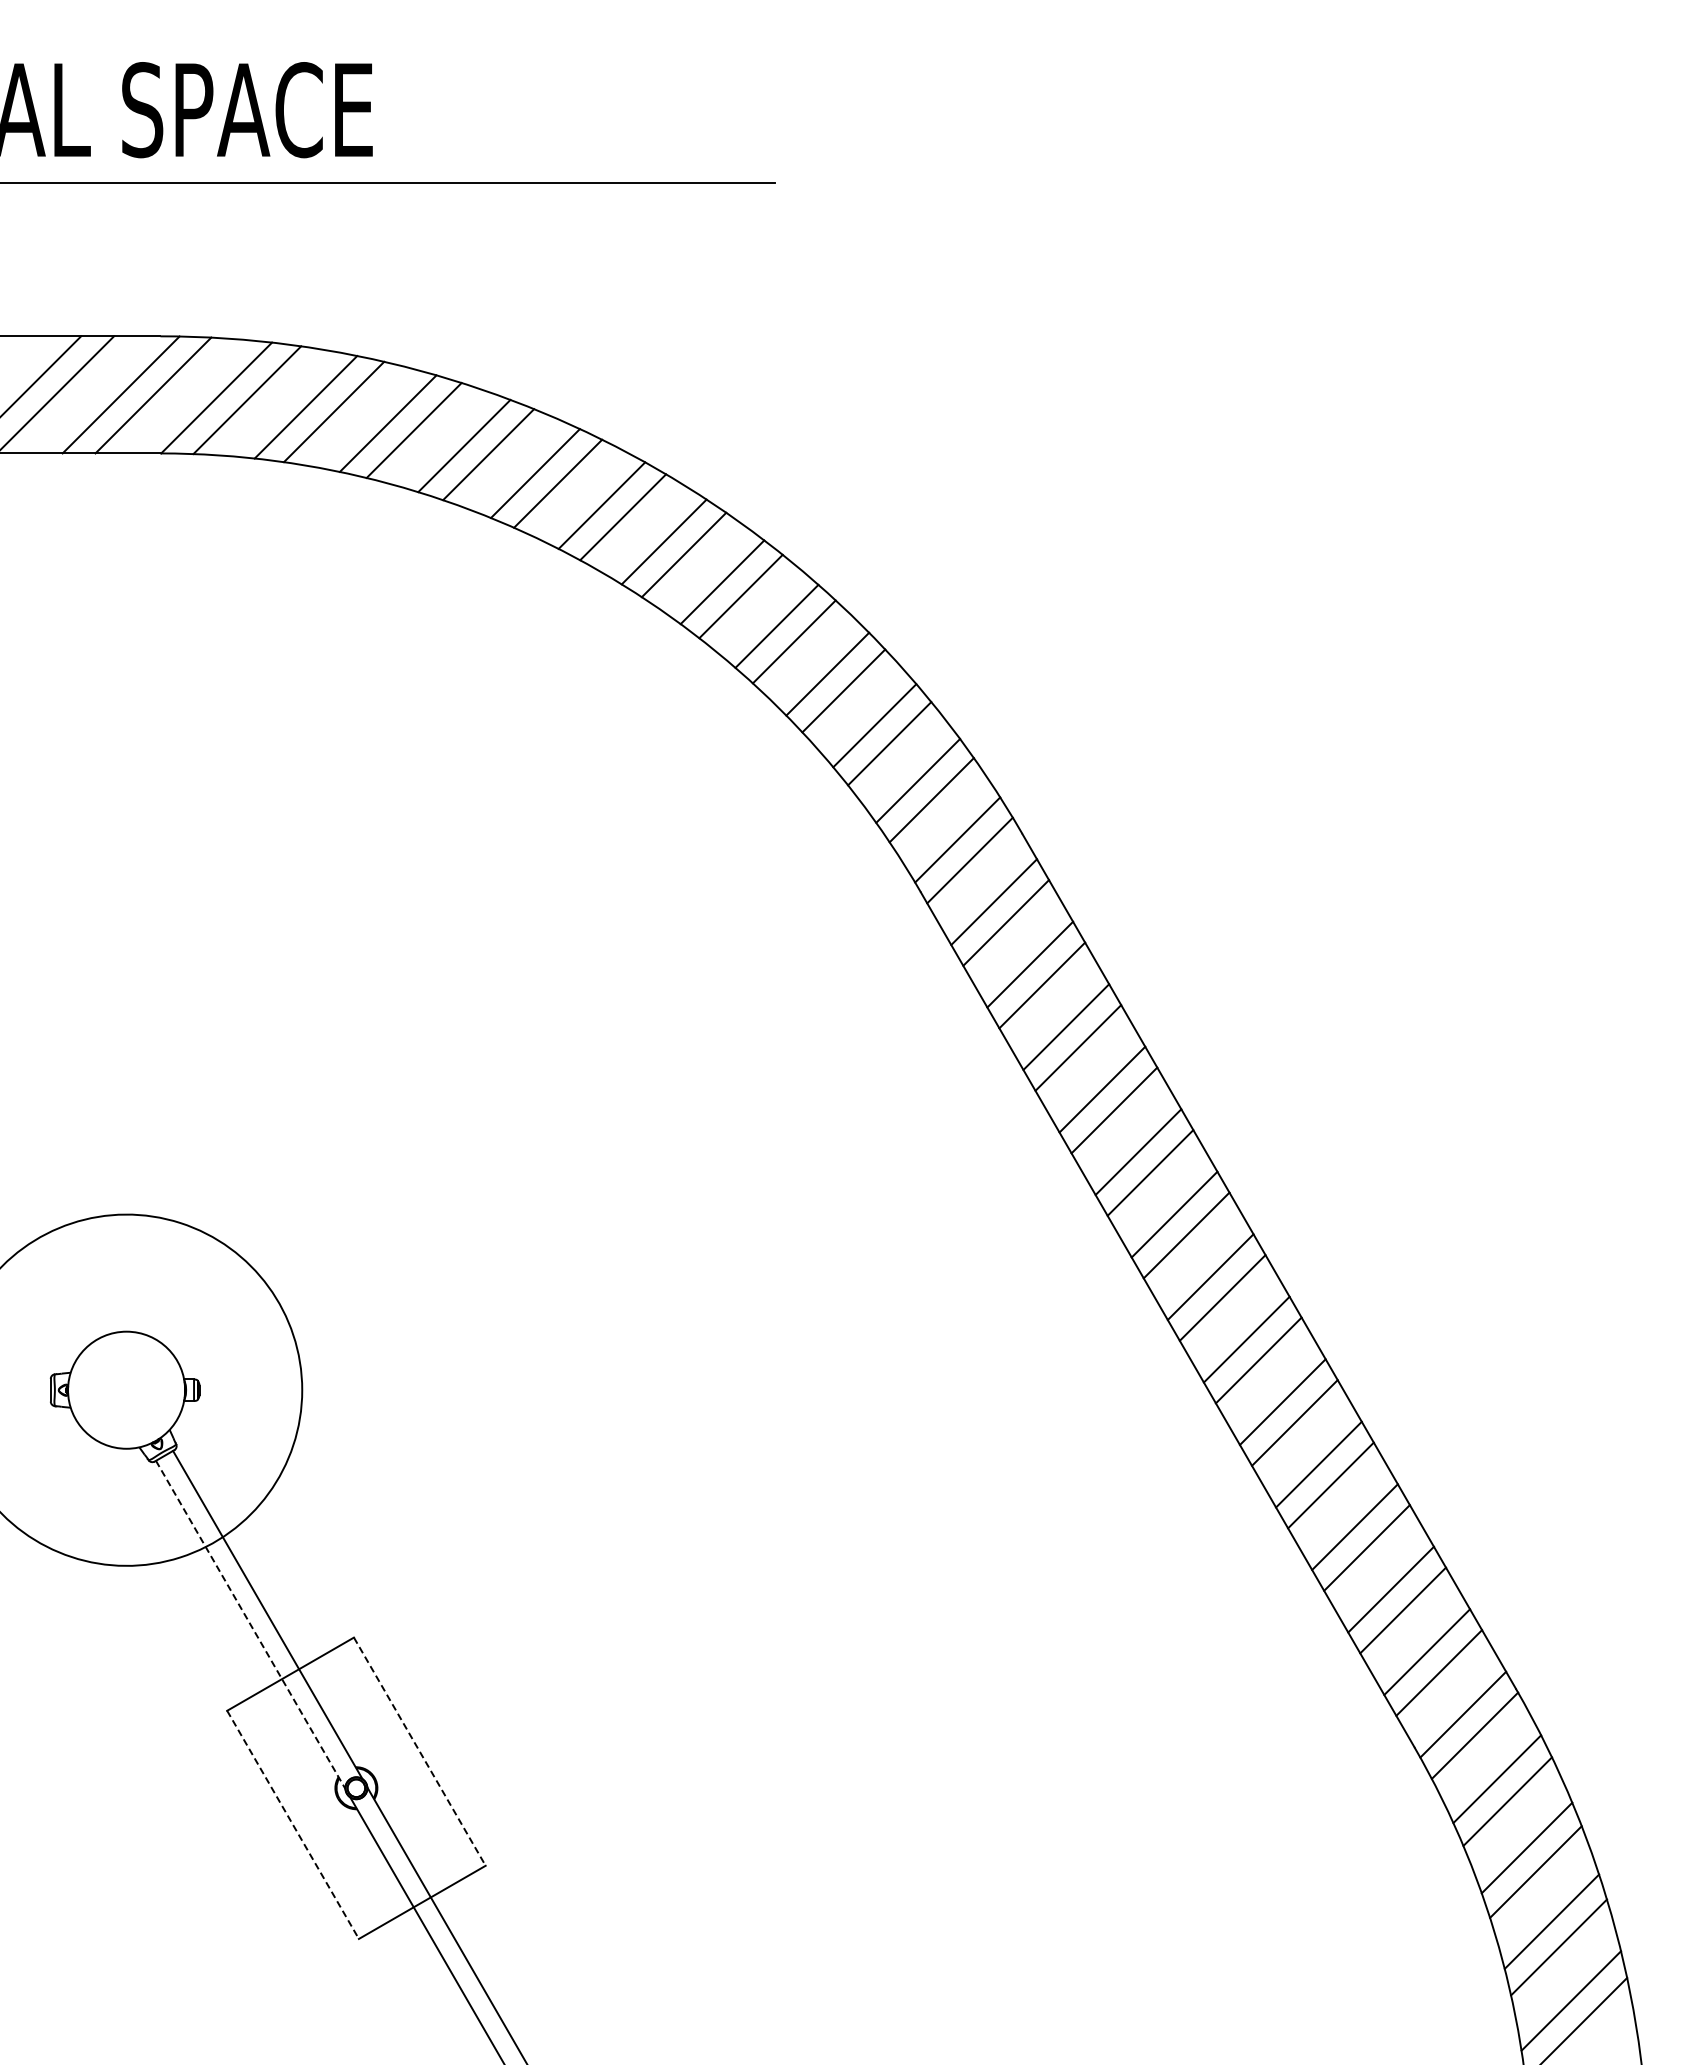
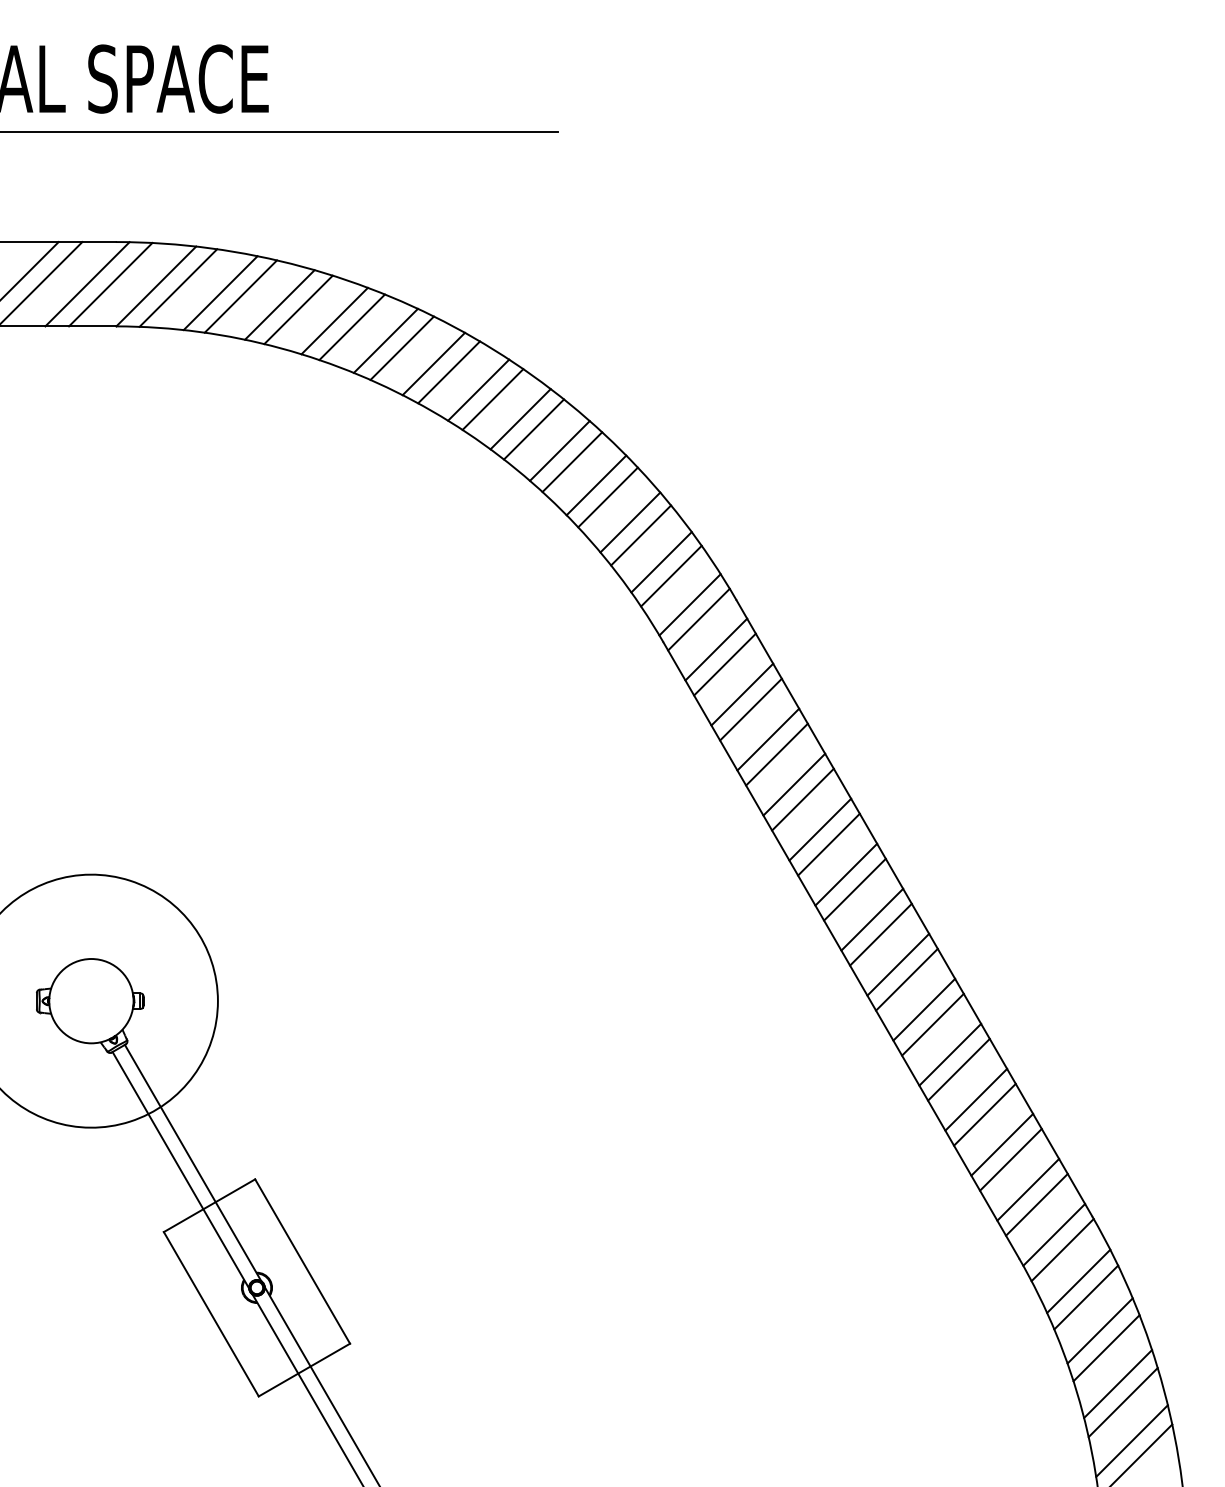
line: (250, 1625) -> (180, 1170), dashed -> solid
line: (419, 1751) -> (302, 1261), dashed -> solid
line: (293, 1824) -> (211, 1313), dashed -> solid

